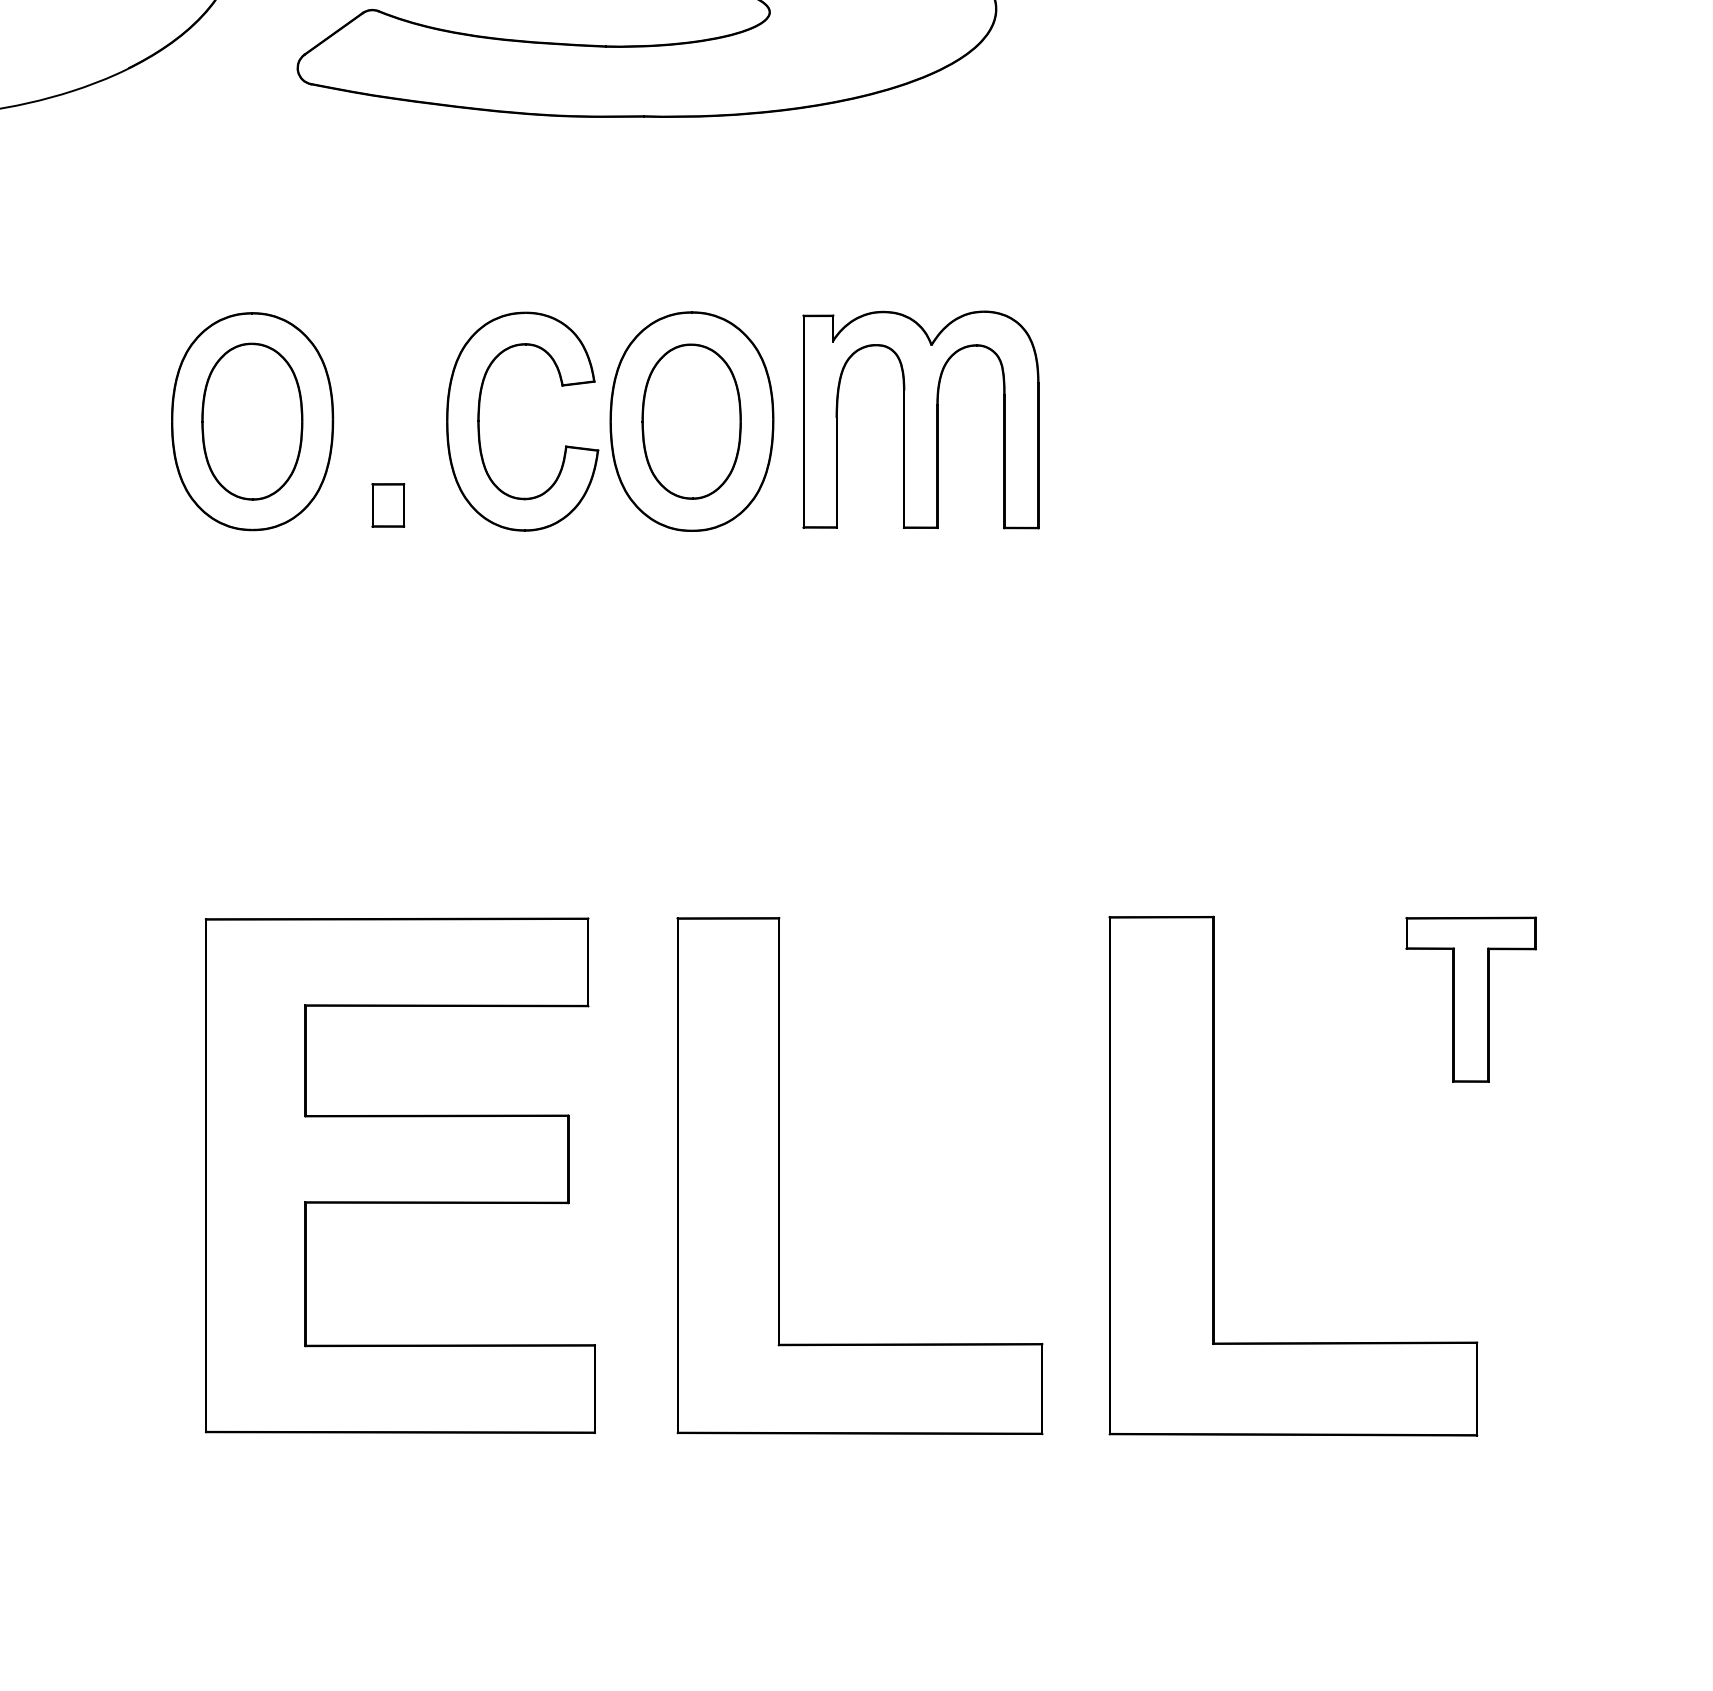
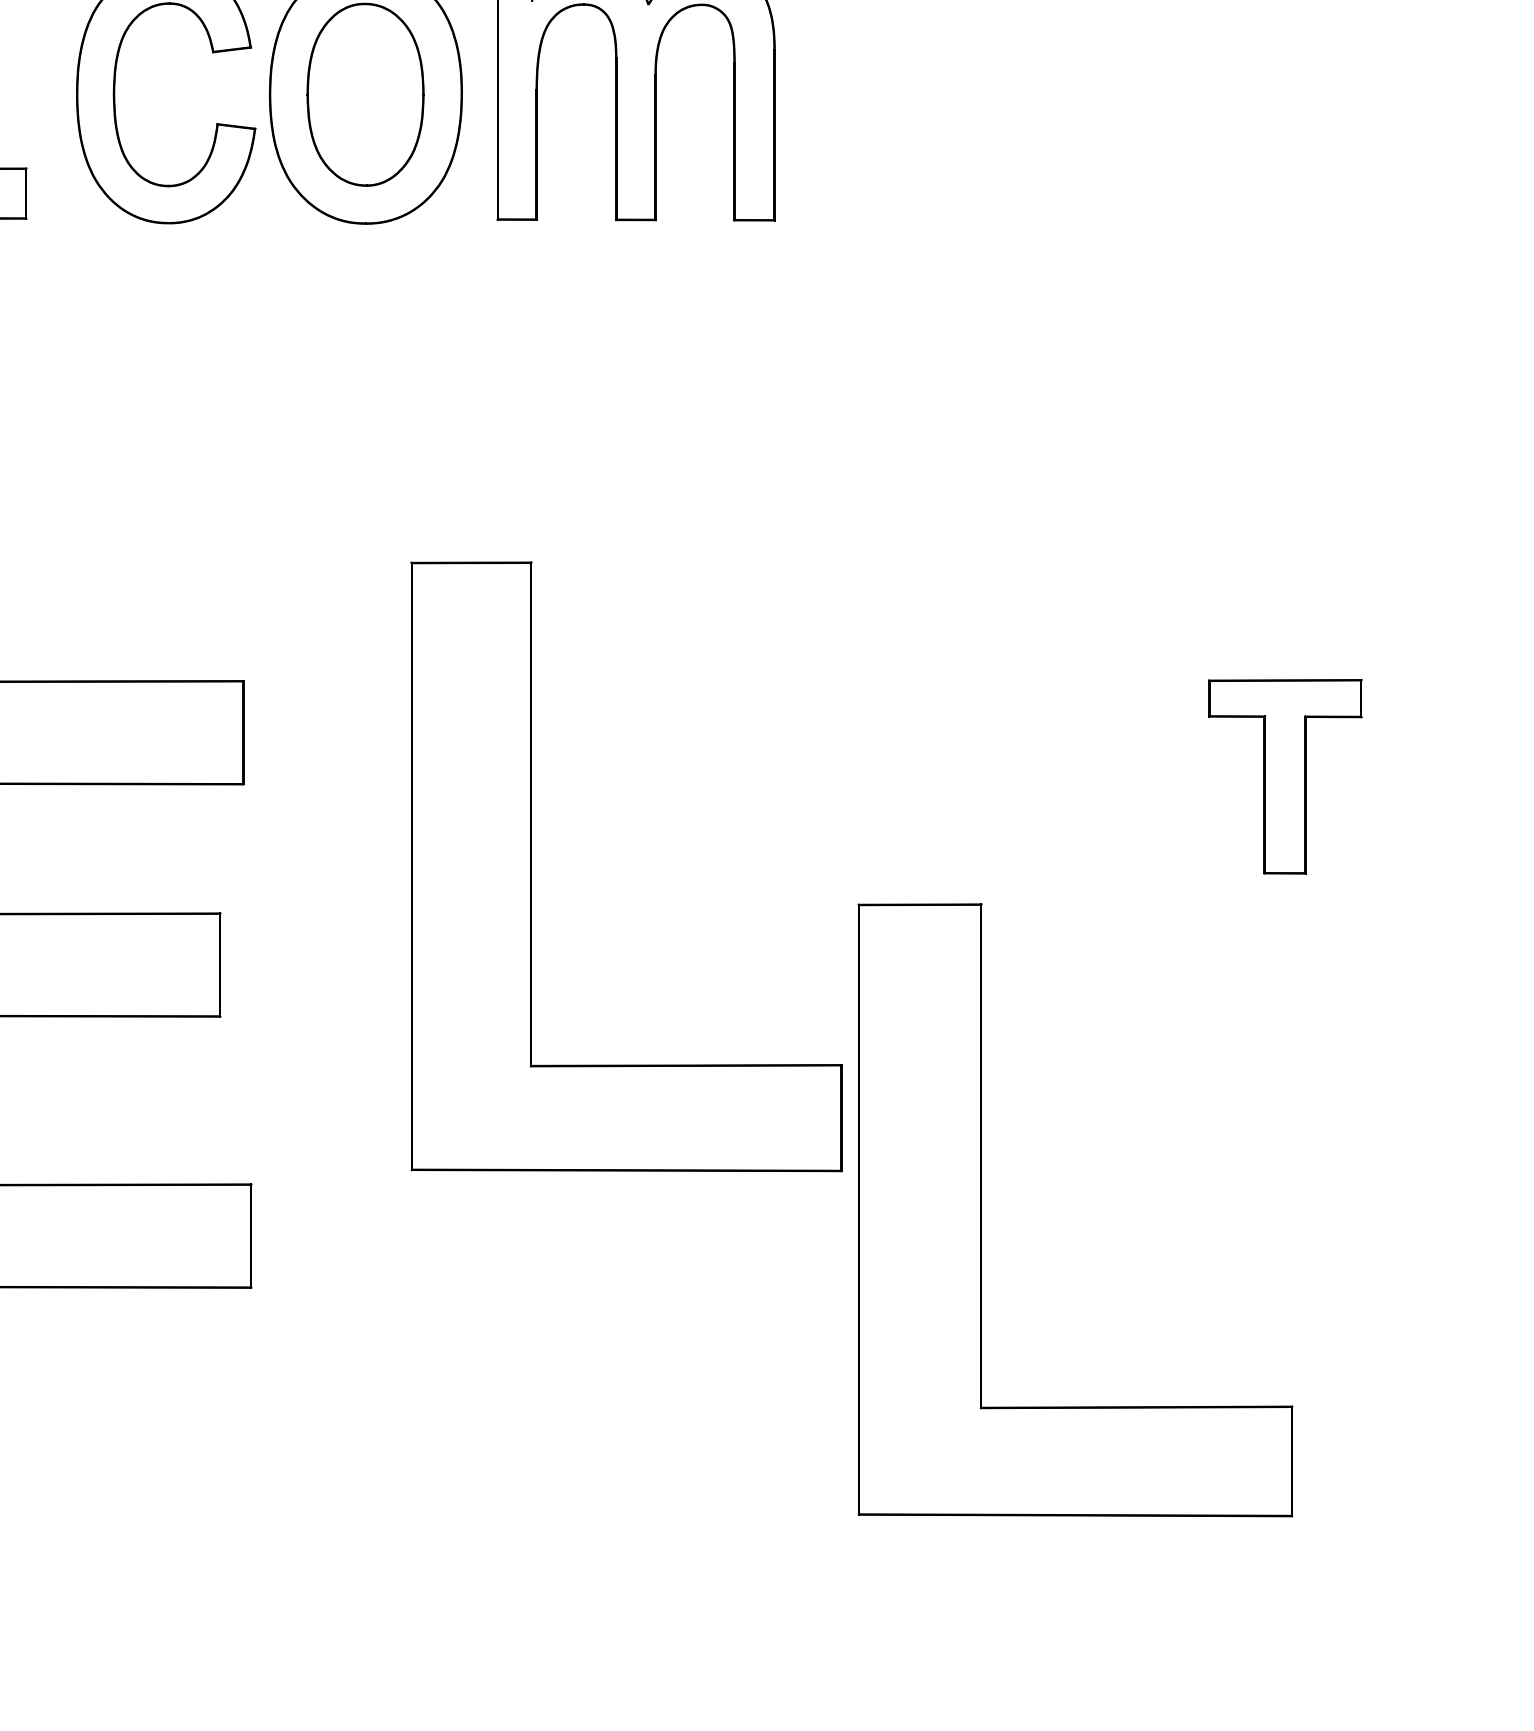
part: (1214, 1175) -> (982, 1209), moved
part: (779, 1176) -> (531, 867), moved

